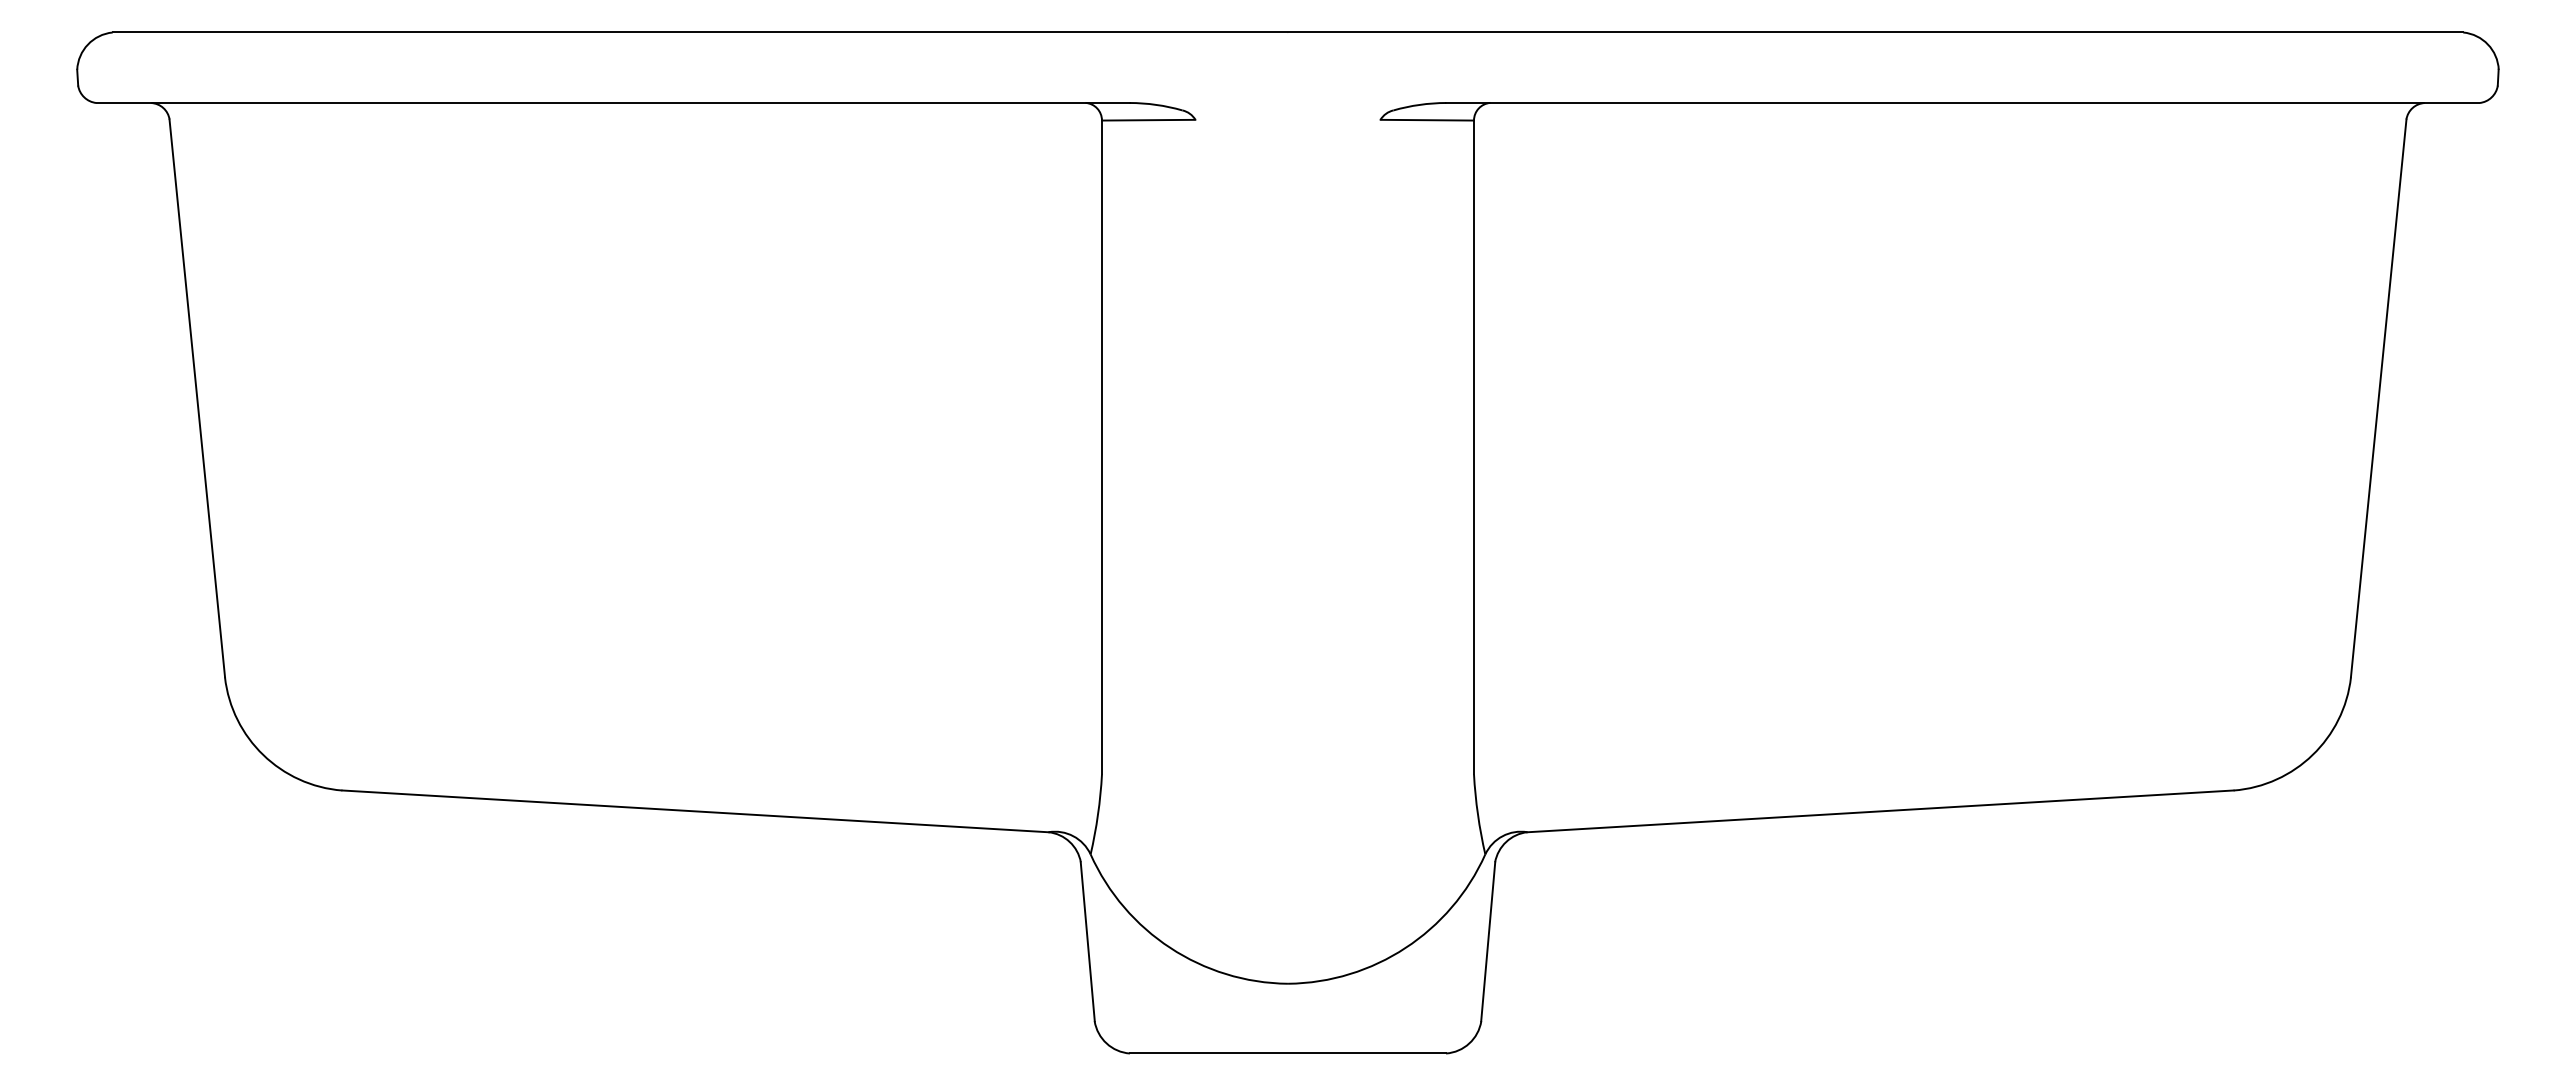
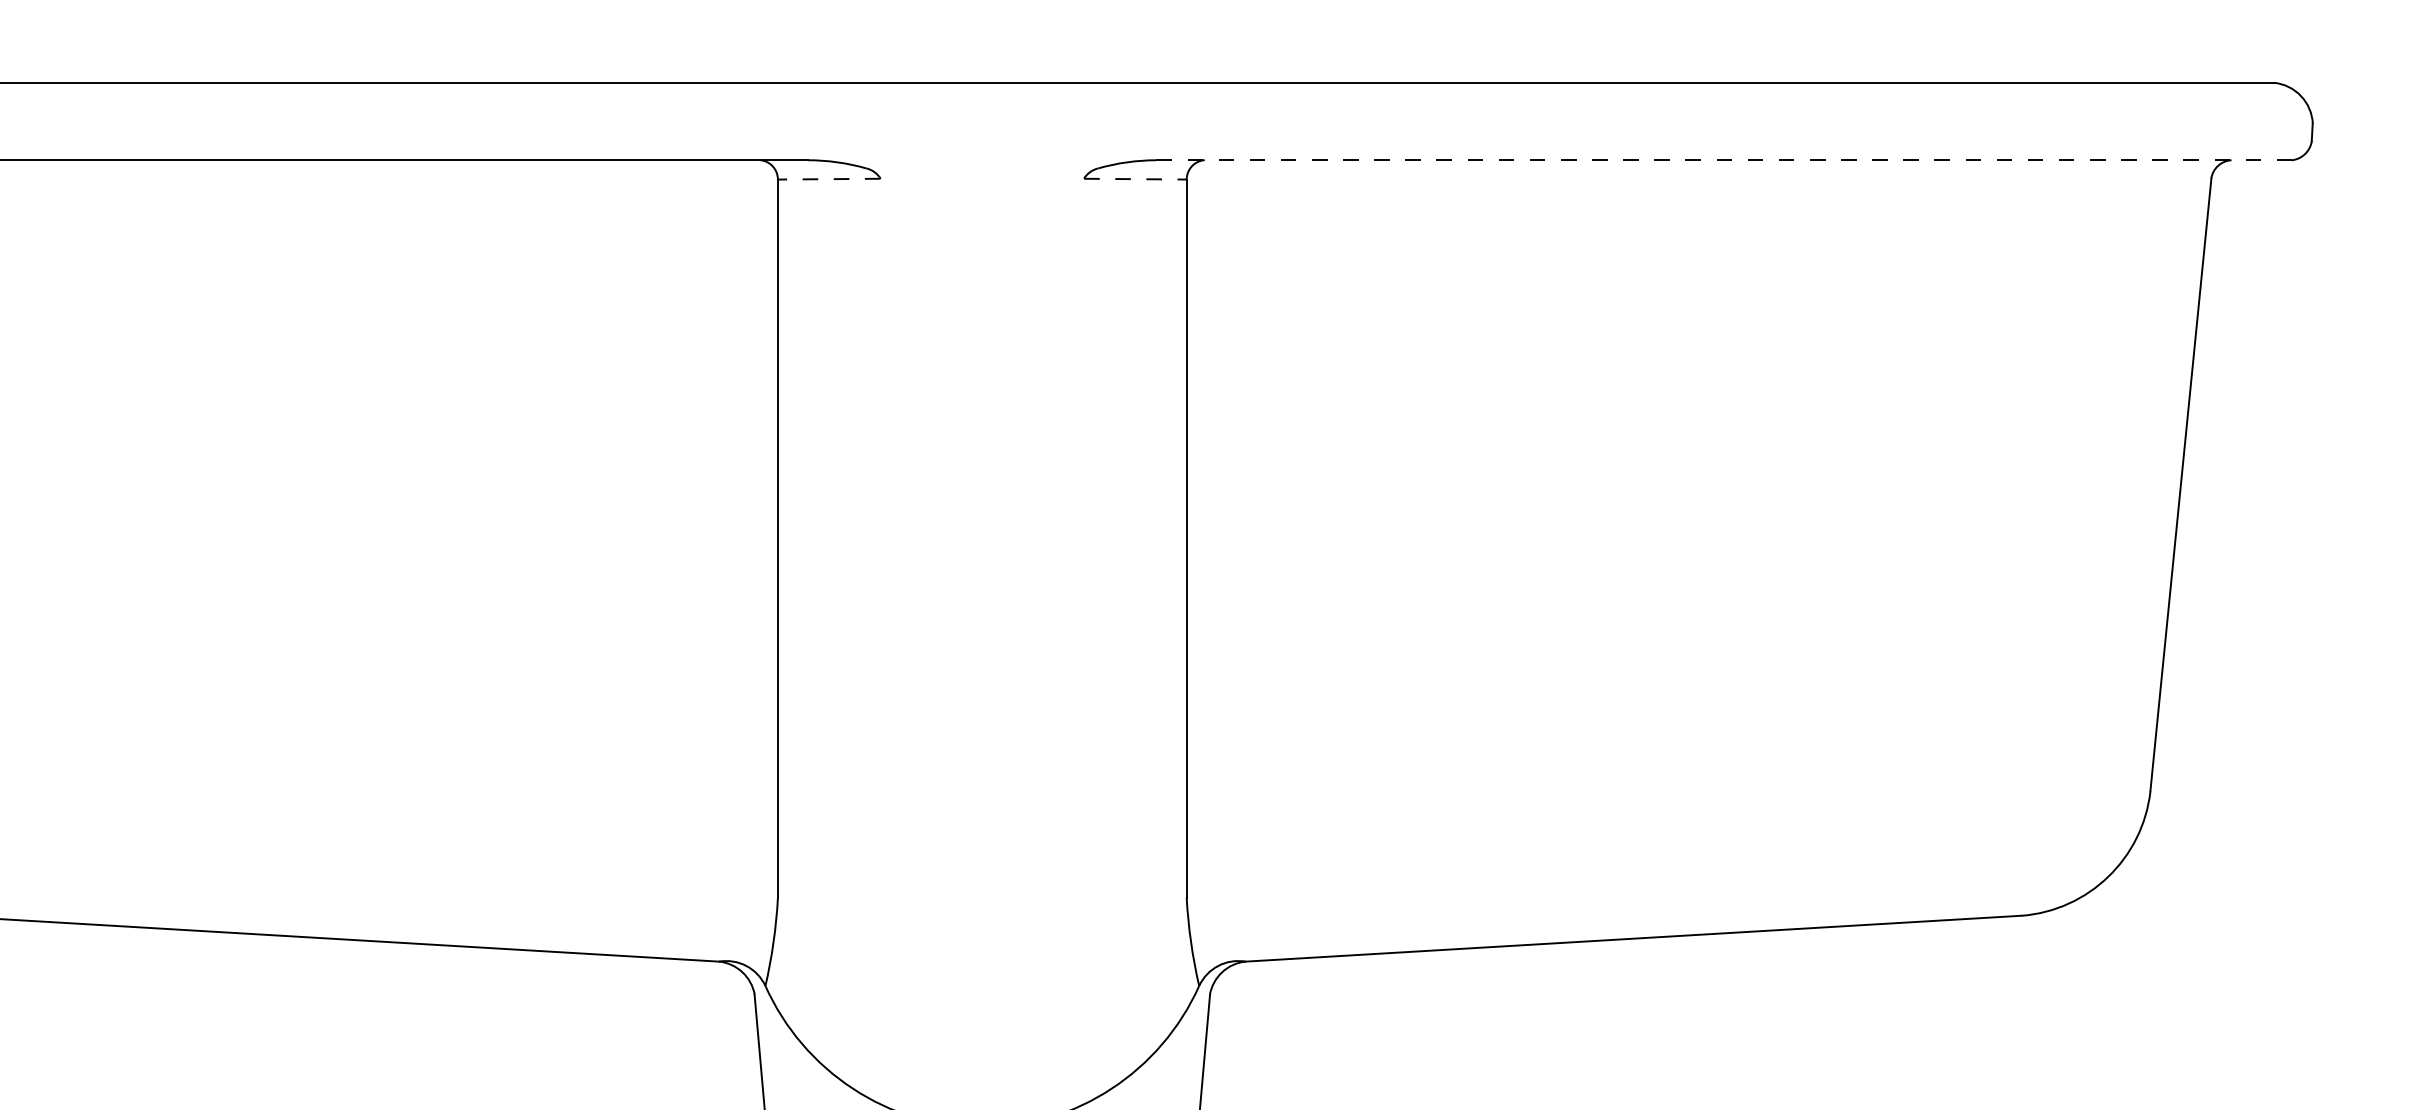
line: (1962, 103) -> (1723, 160), solid -> dashed
line: (1148, 120) -> (829, 179), solid -> dashed
line: (1427, 120) -> (1135, 179), solid -> dashed

